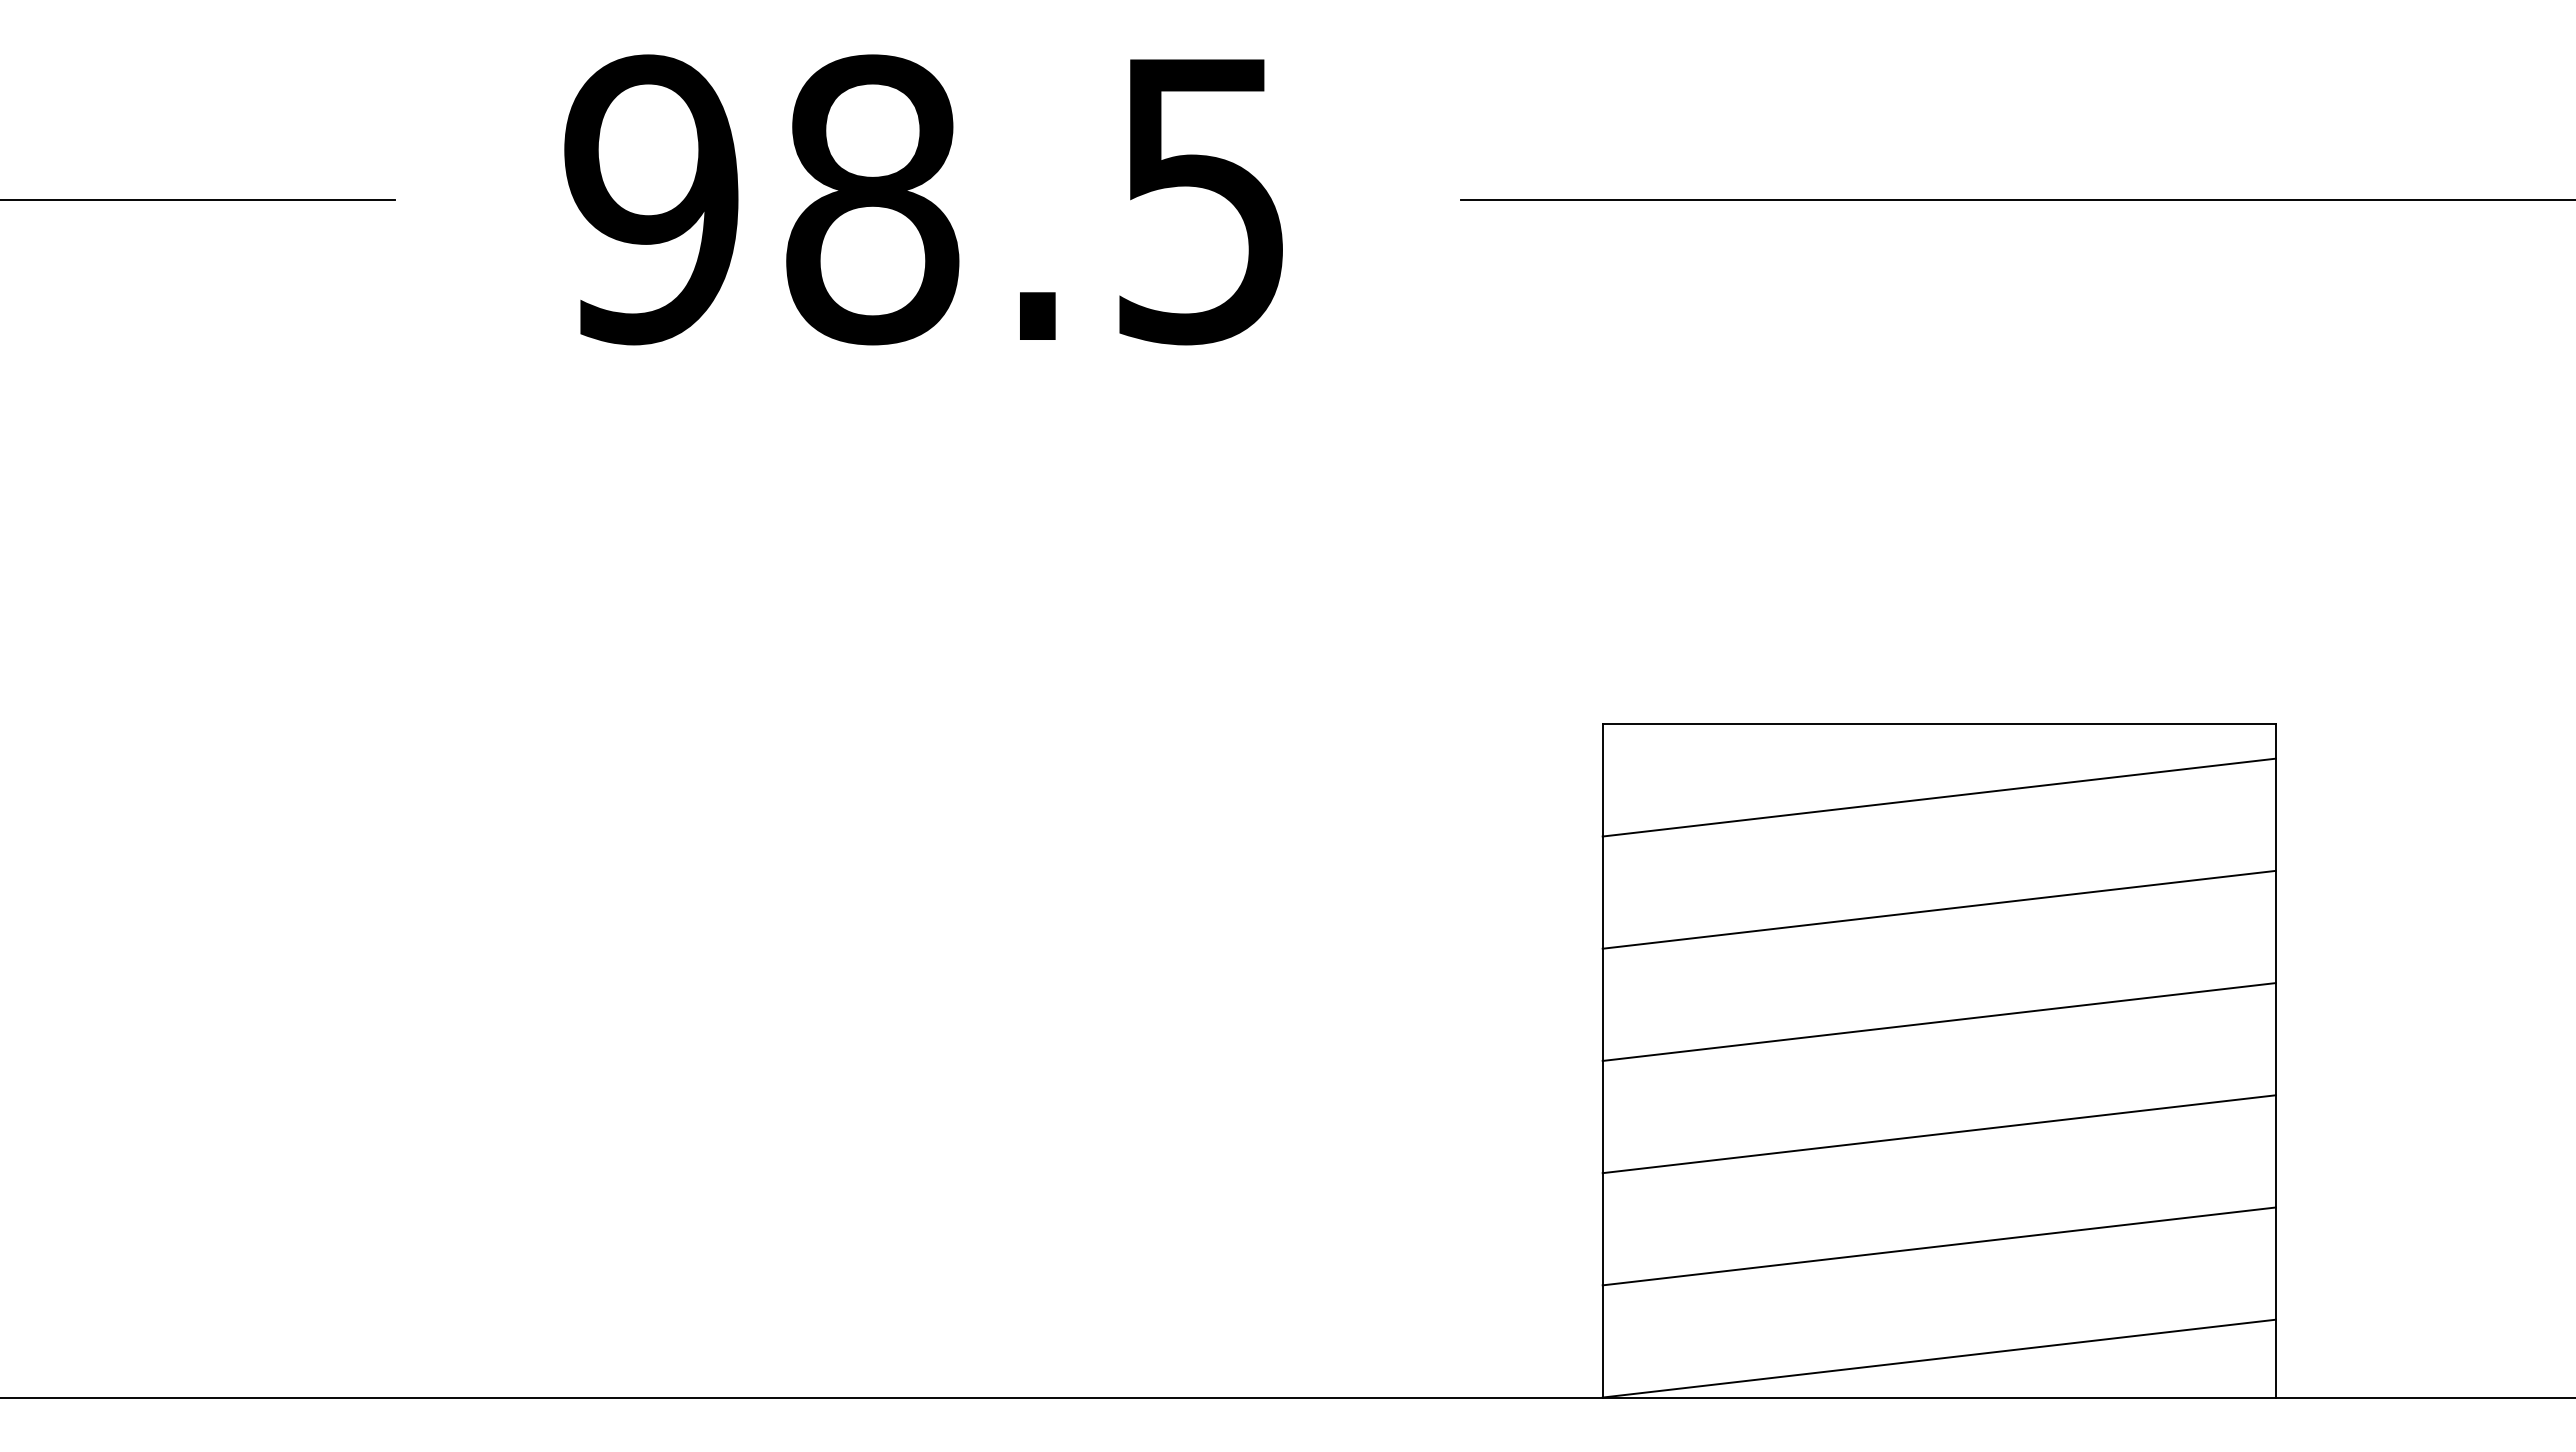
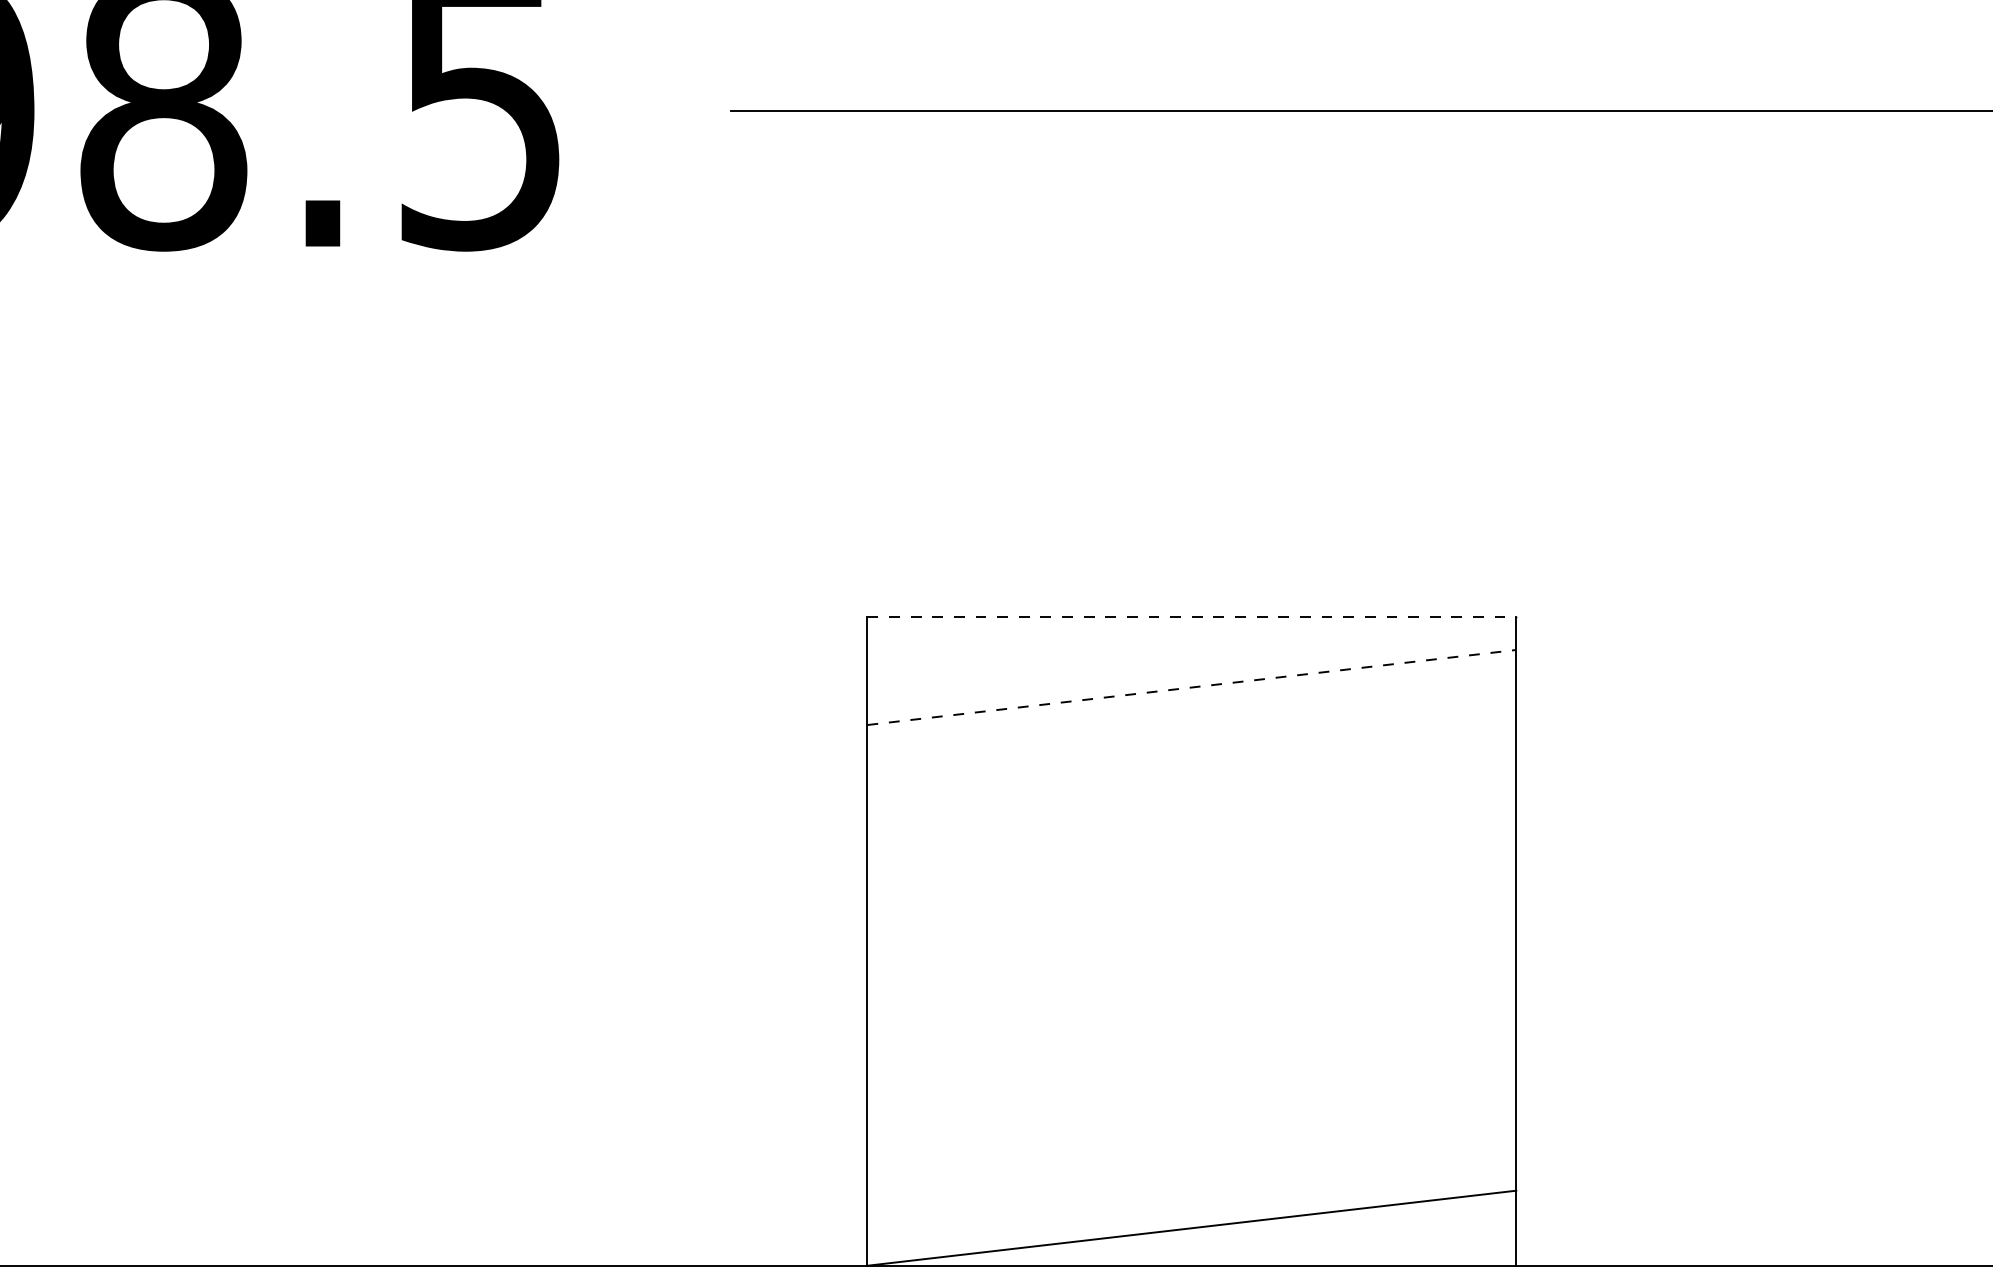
line: (1939, 724) -> (1192, 617), solid -> dashed
line: (1939, 797) -> (1192, 687), solid -> dashed
line: (1938, 909) -> (1191, 795), removed
line: (1938, 1021) -> (1191, 903), removed
line: (1938, 1134) -> (1191, 1012), removed
line: (1938, 1246) -> (1191, 1120), removed

